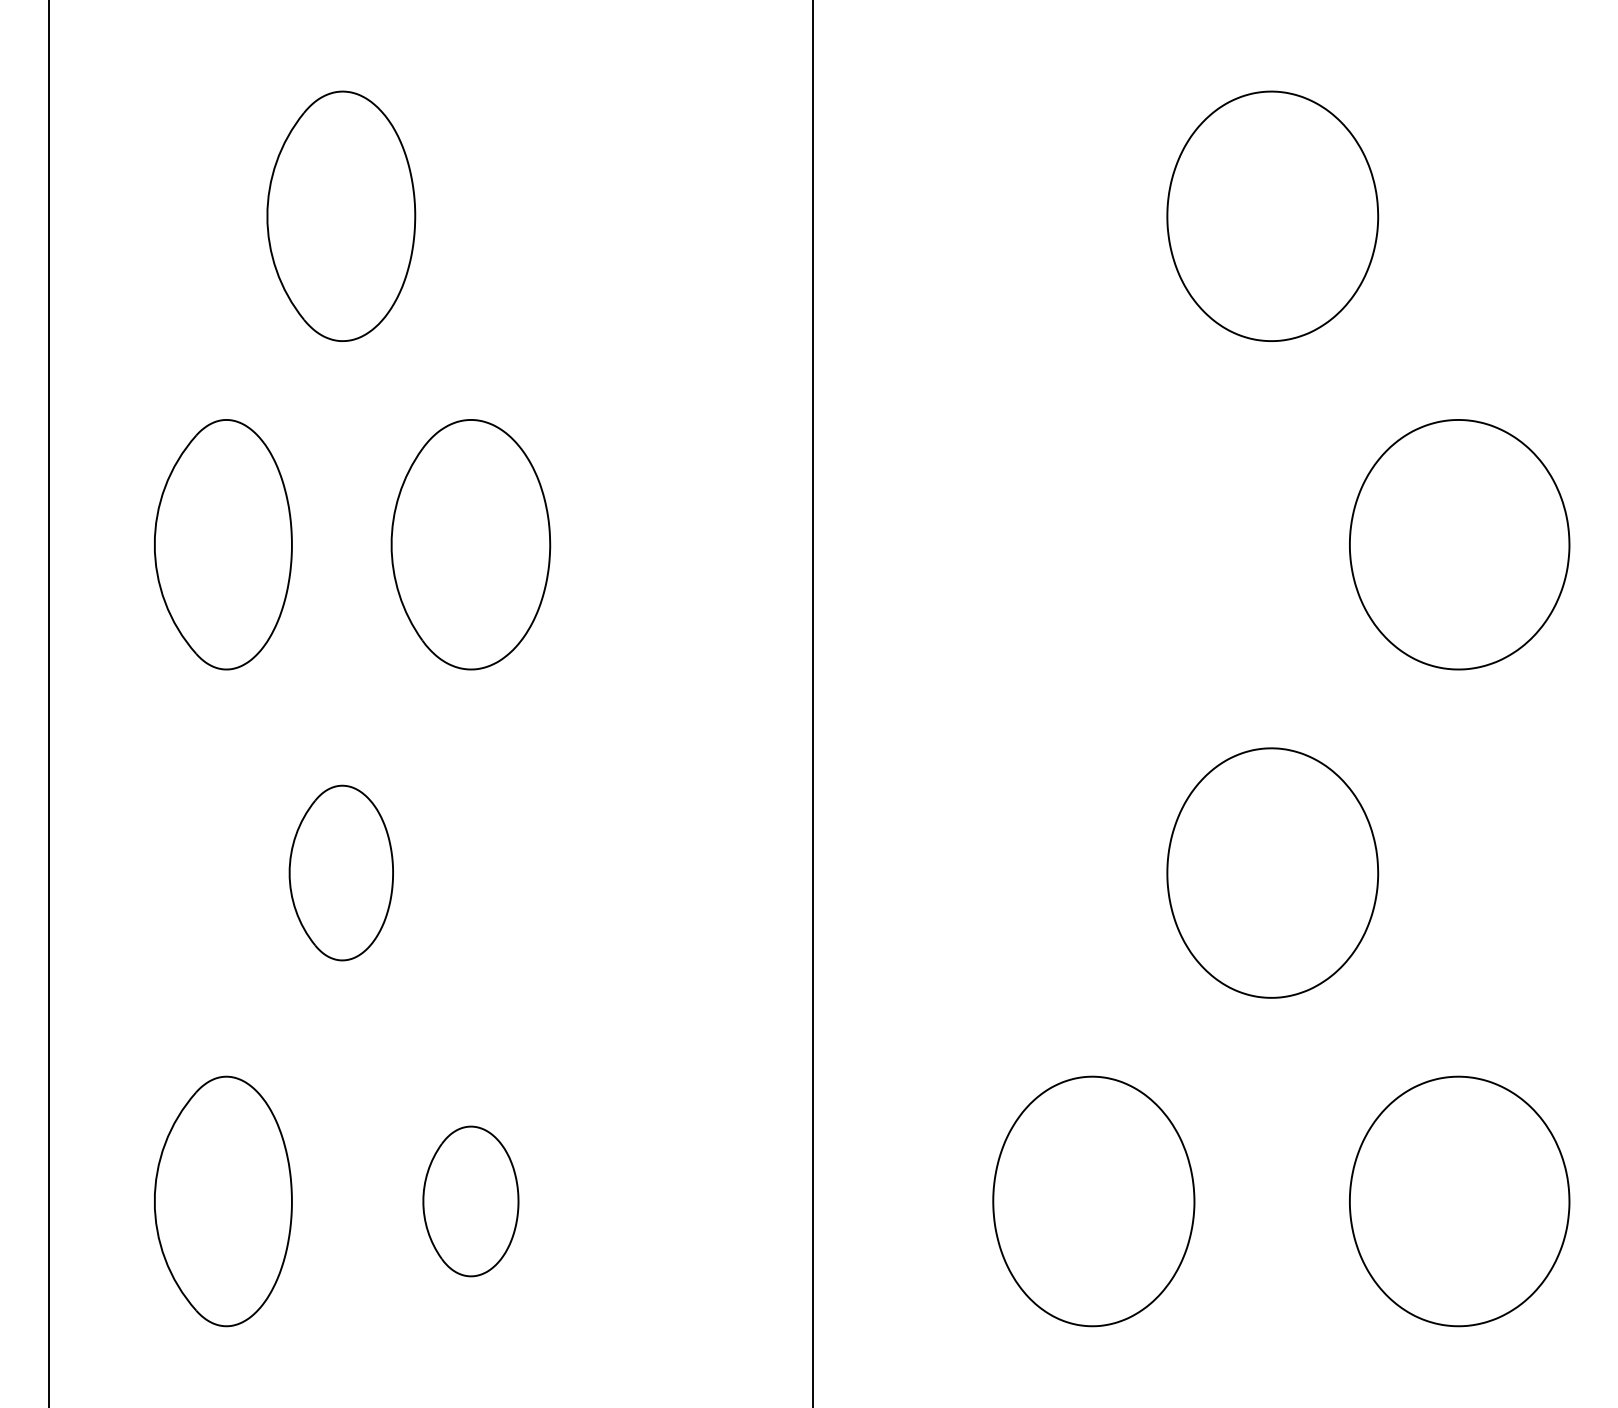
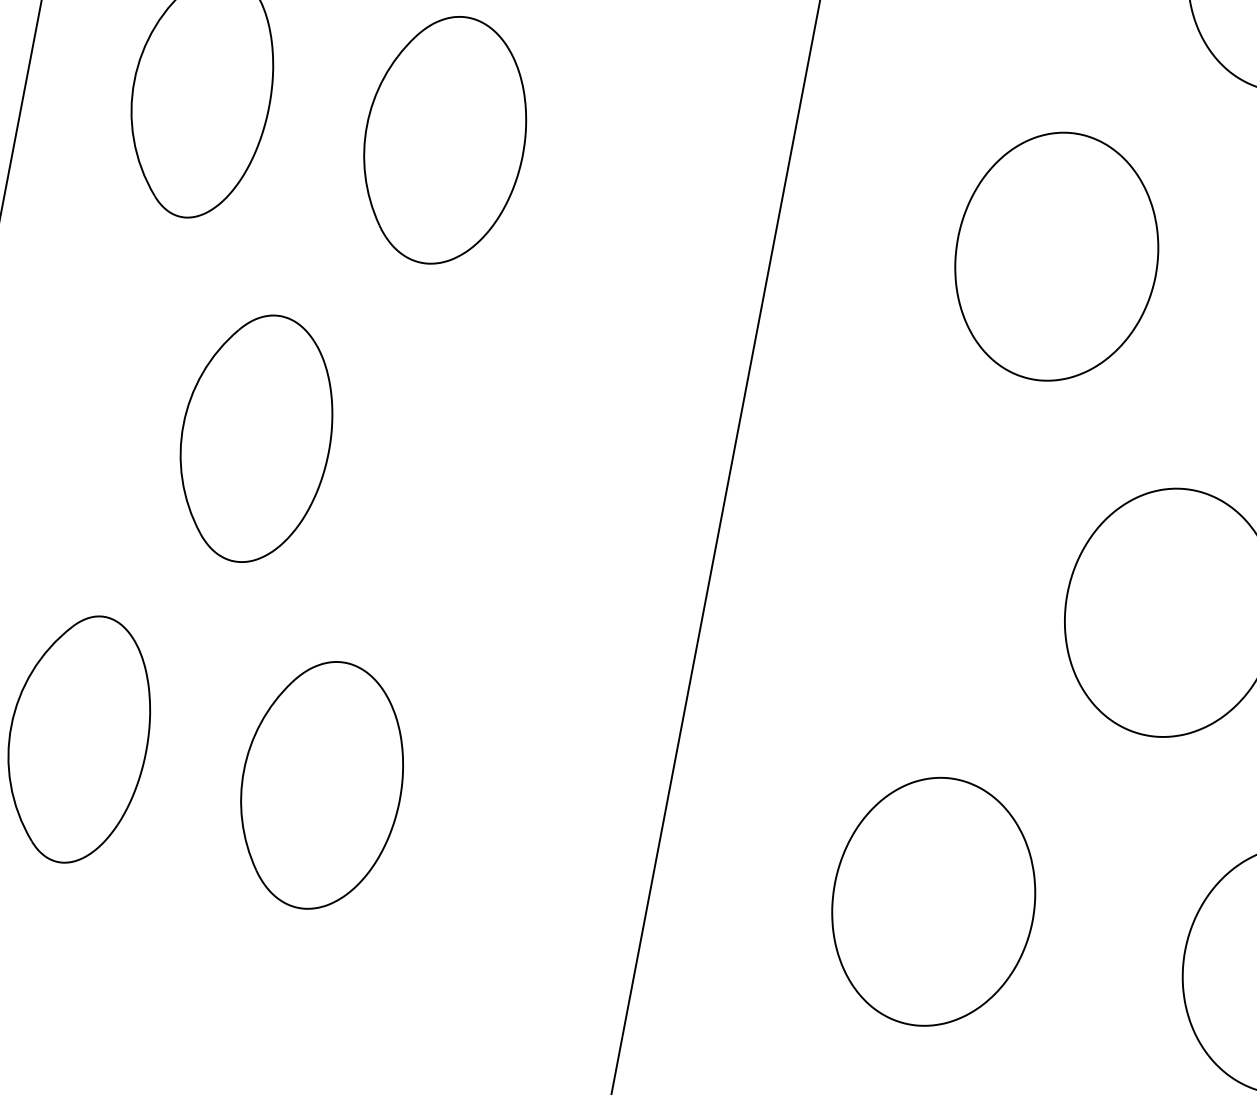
part: (1093, 544) -> (1056, 256), added
part: (341, 872) -> (256, 437), size x1.43
part: (470, 1201) -> (321, 785), size x1.67

